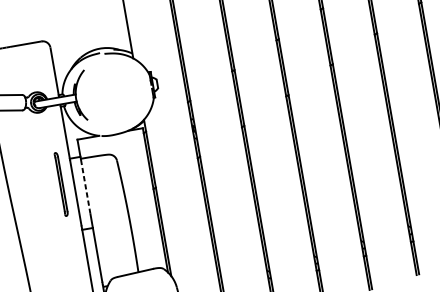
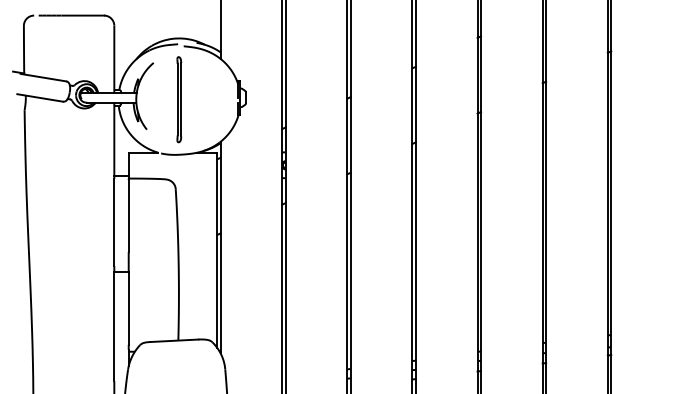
part: (61, 184) -> (179, 99), moved
line: (85, 186) -> (128, 216), dashed -> solid

